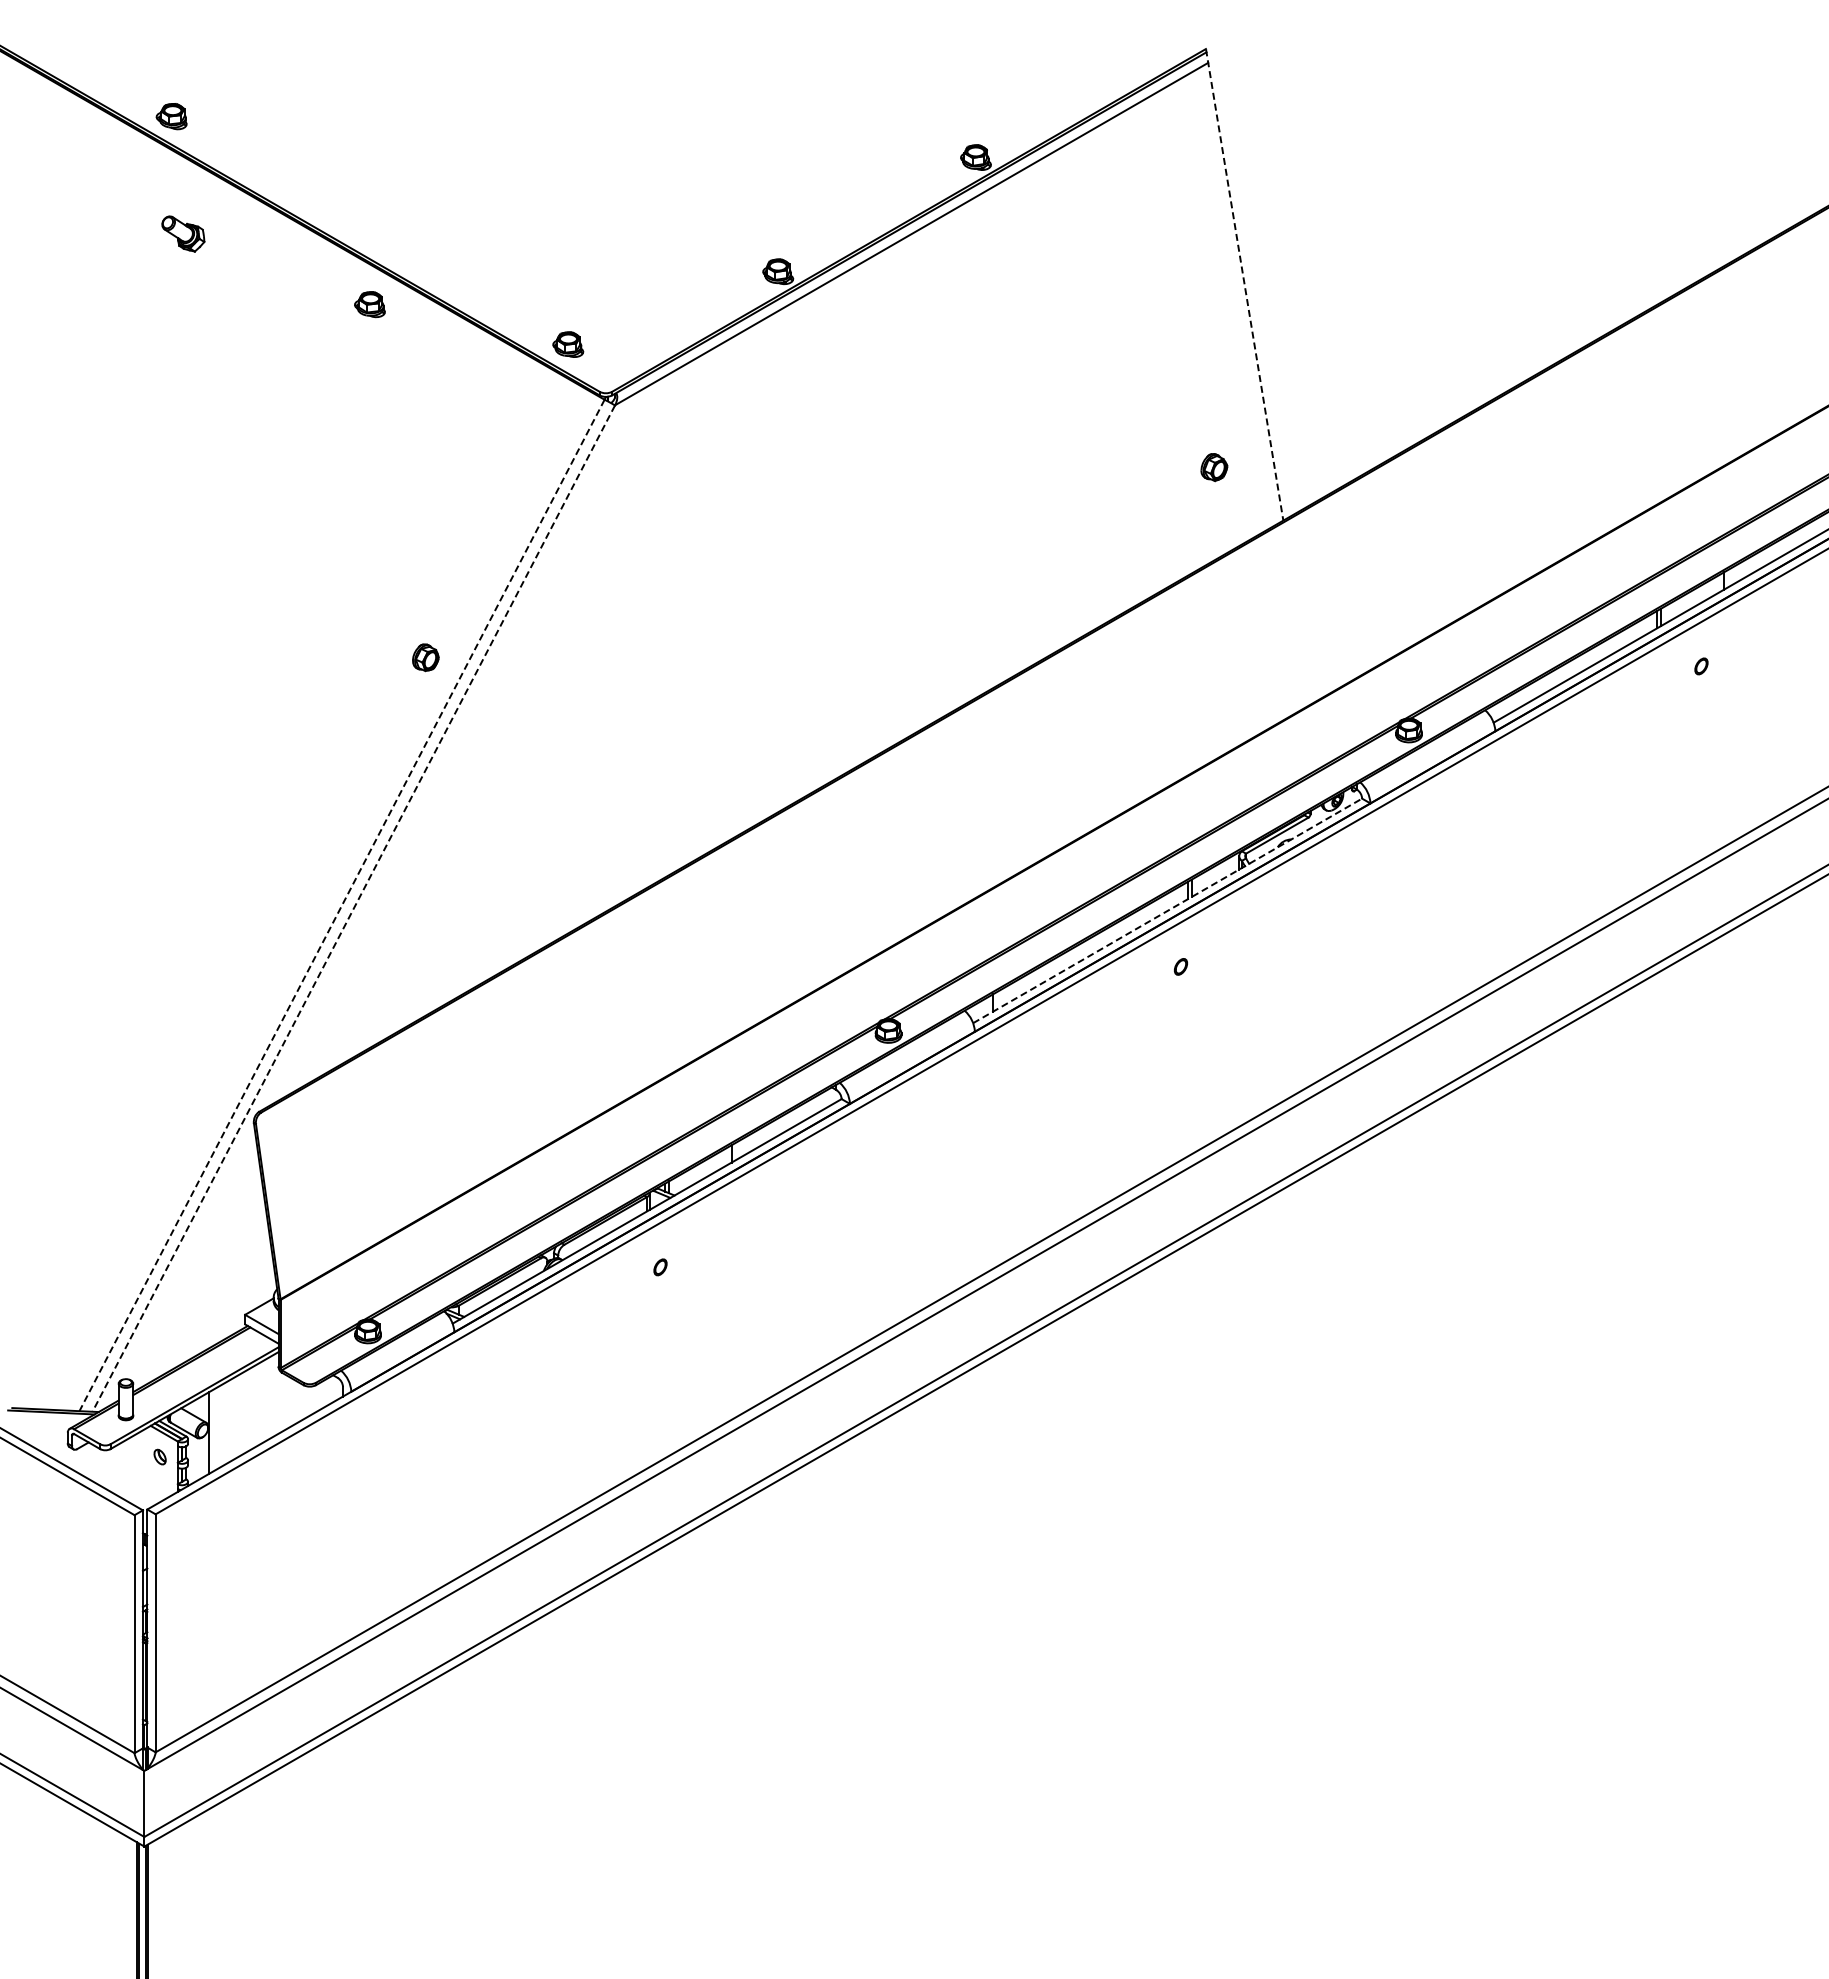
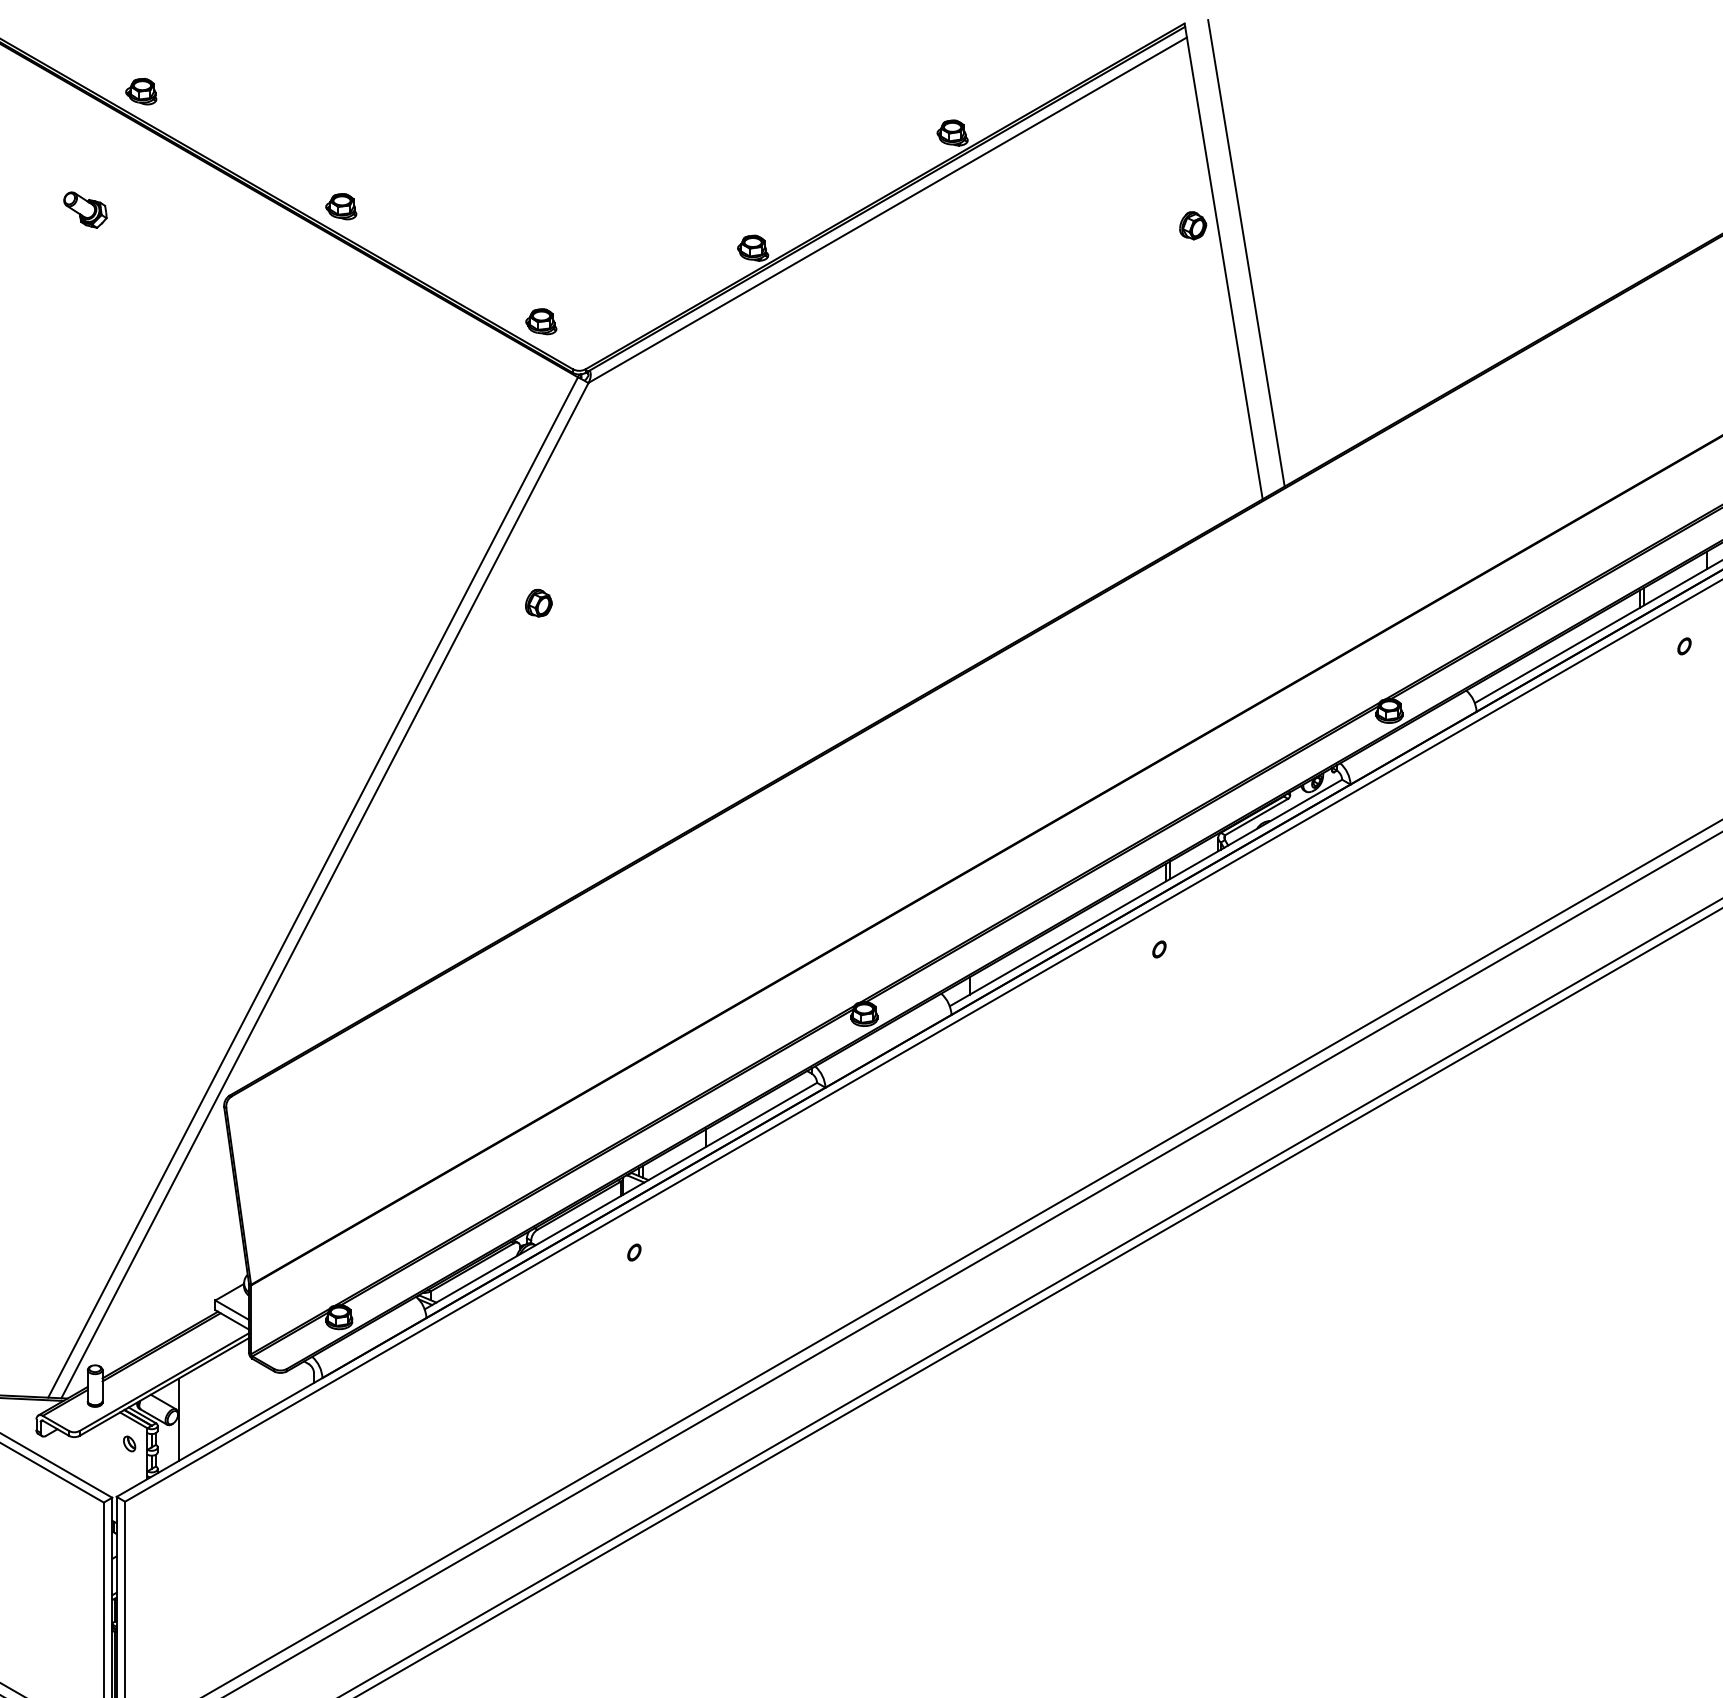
part: (183, 233) -> (85, 209), moved
line: (1267, 276) -> (1246, 253), added
line: (1244, 285) -> (1223, 262), dashed -> solid
part: (369, 304) -> (340, 206), moved
part: (1214, 467) -> (1193, 225), moved
part: (425, 657) -> (538, 603), moved
line: (342, 905) -> (313, 887), dashed -> solid
line: (353, 908) -> (324, 890), dashed -> solid
line: (1167, 910) -> (1145, 892), dashed -> solid

